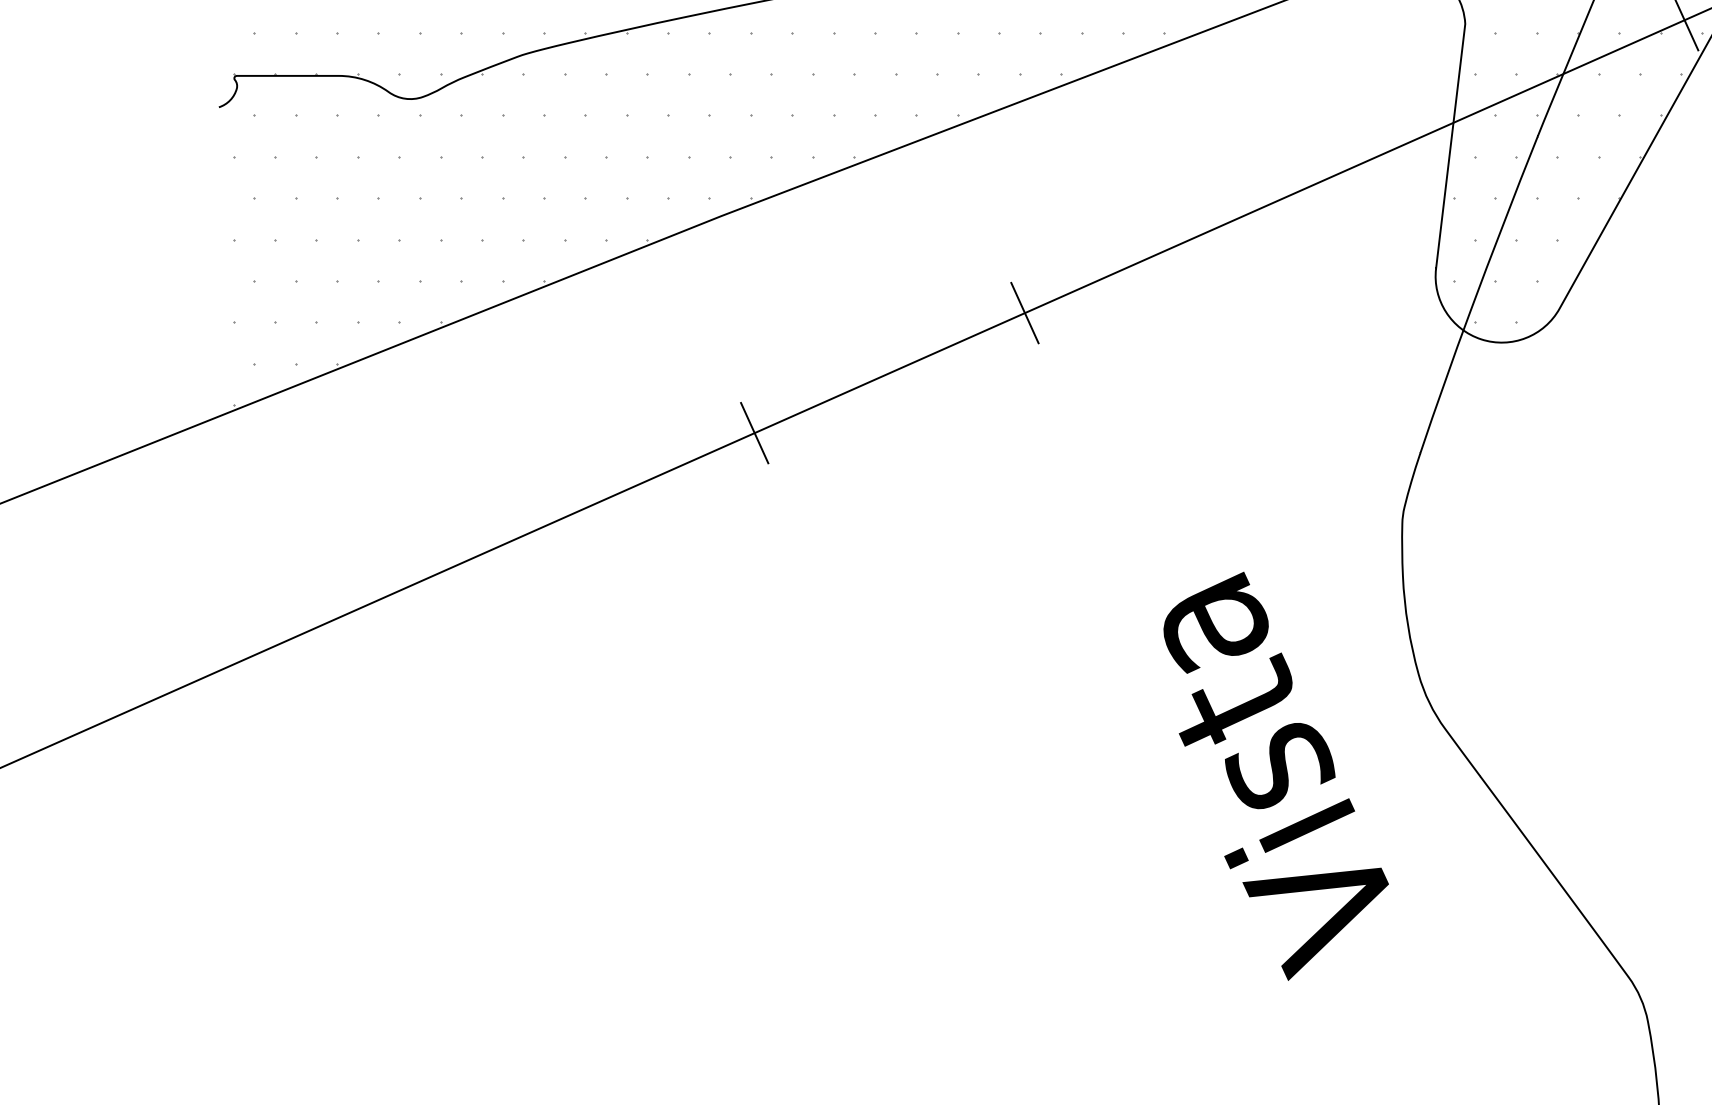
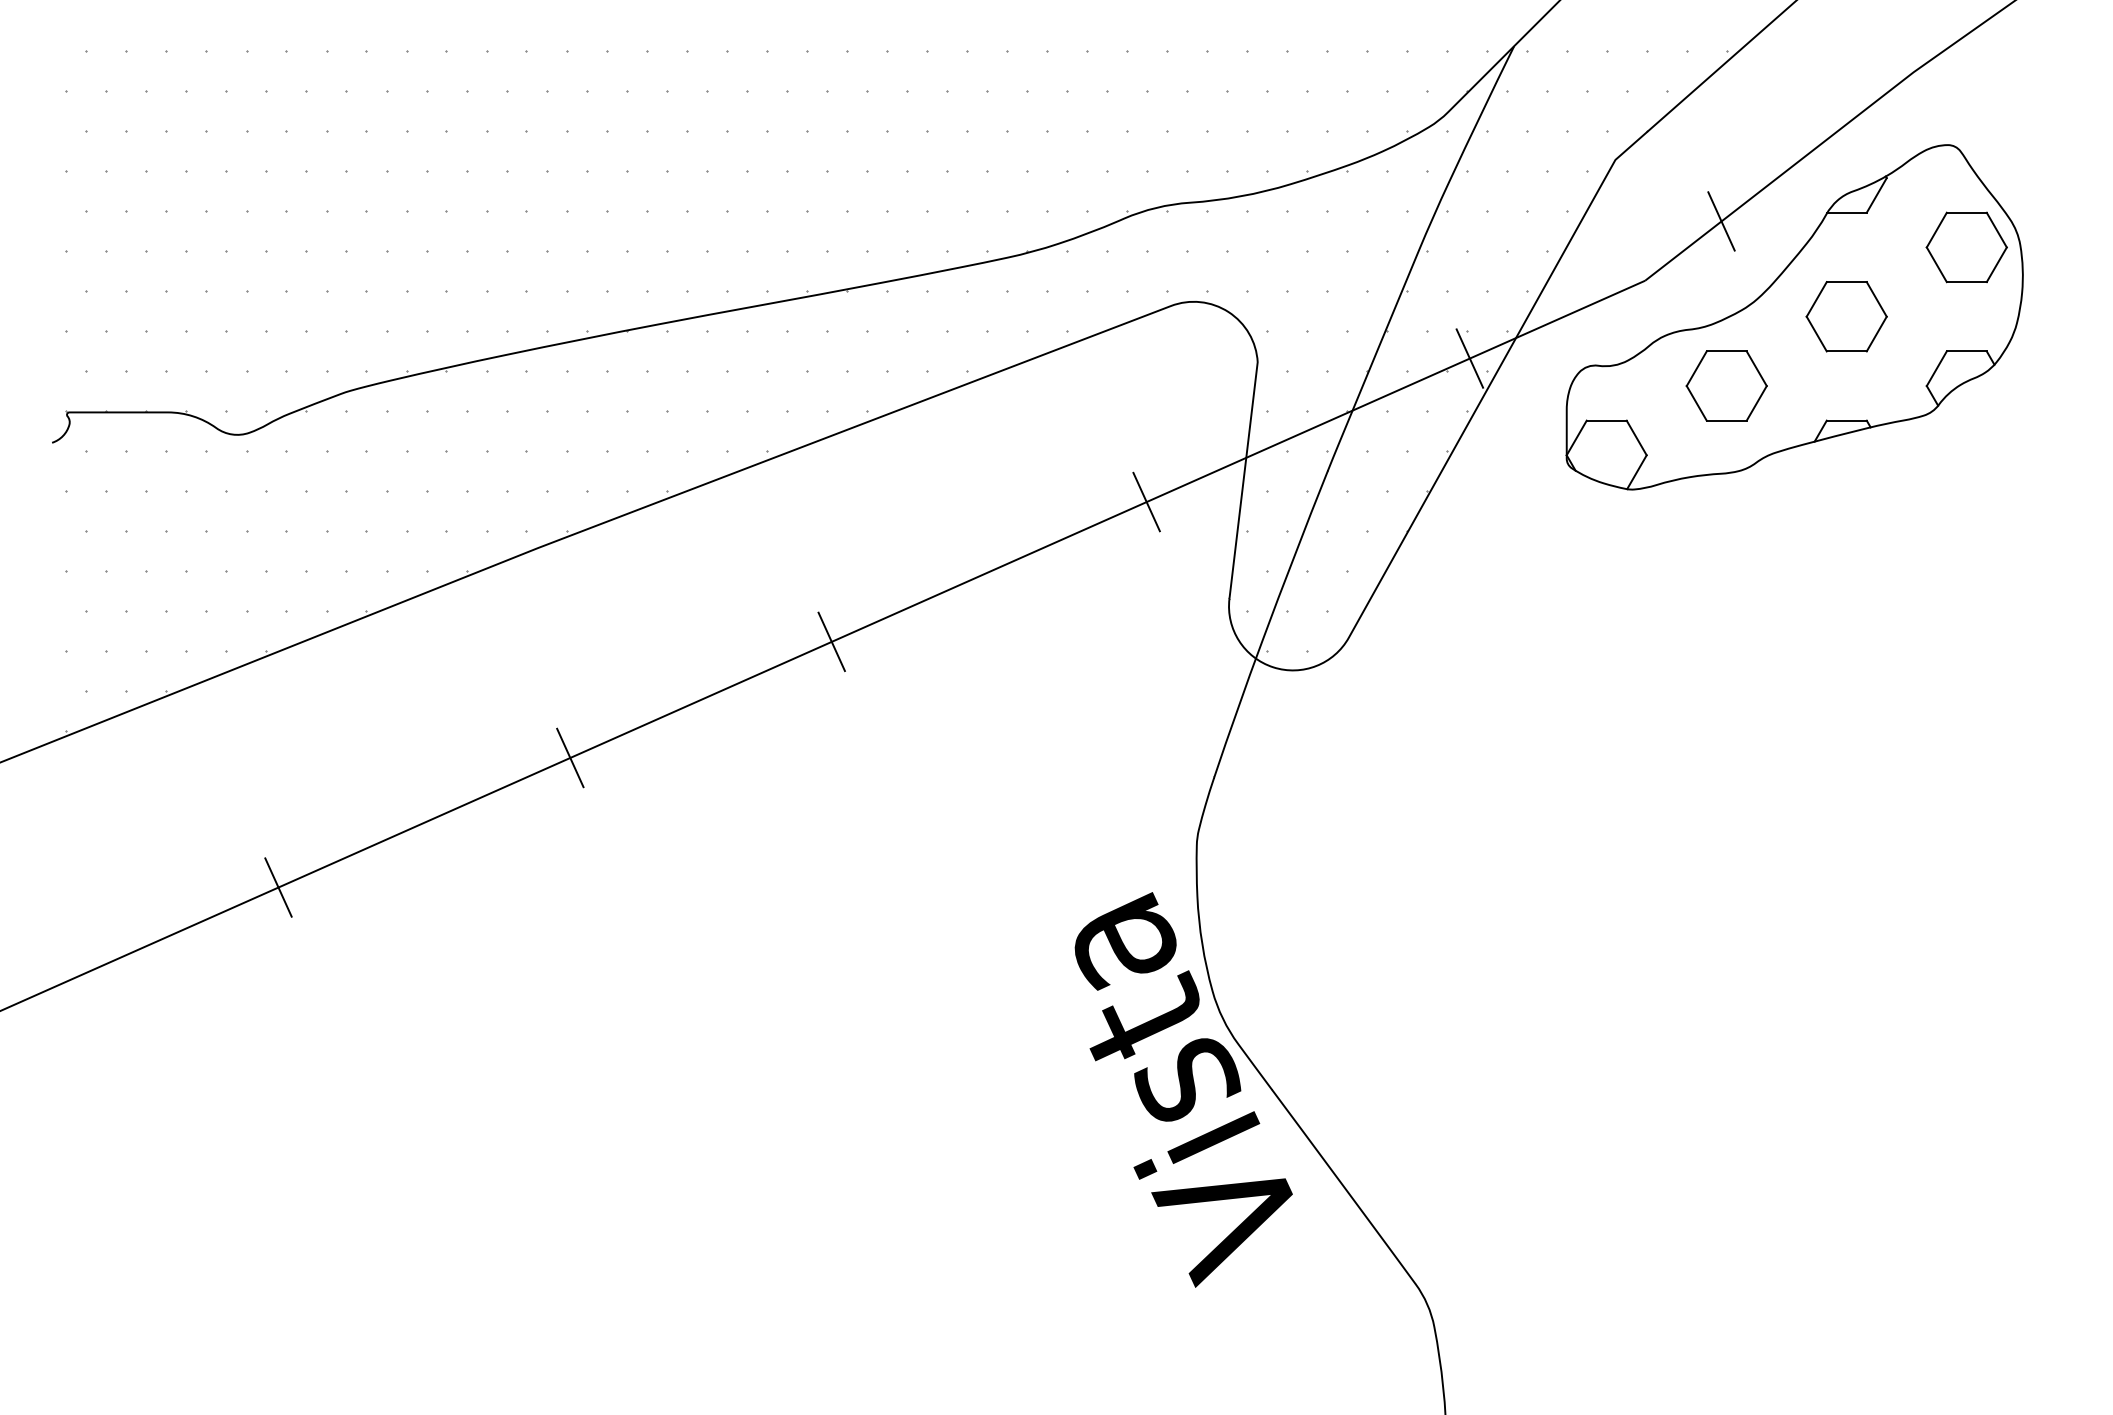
line: (1350, 167) -> (1146, 501), added
line: (452, 567) -> (278, 887), added
text: (1275, 775) -> (1183, 1089), moved

